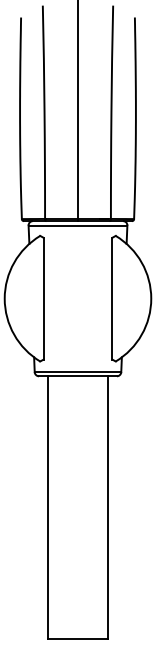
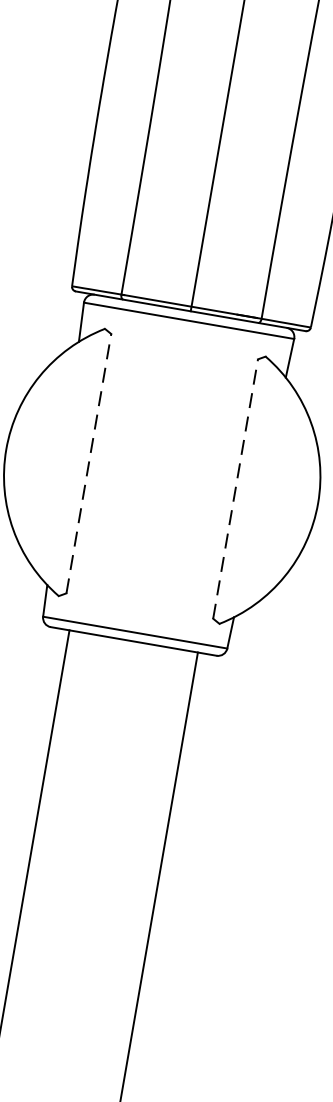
line: (43, 298) -> (88, 463), solid -> dashed
line: (112, 298) -> (235, 488), solid -> dashed

